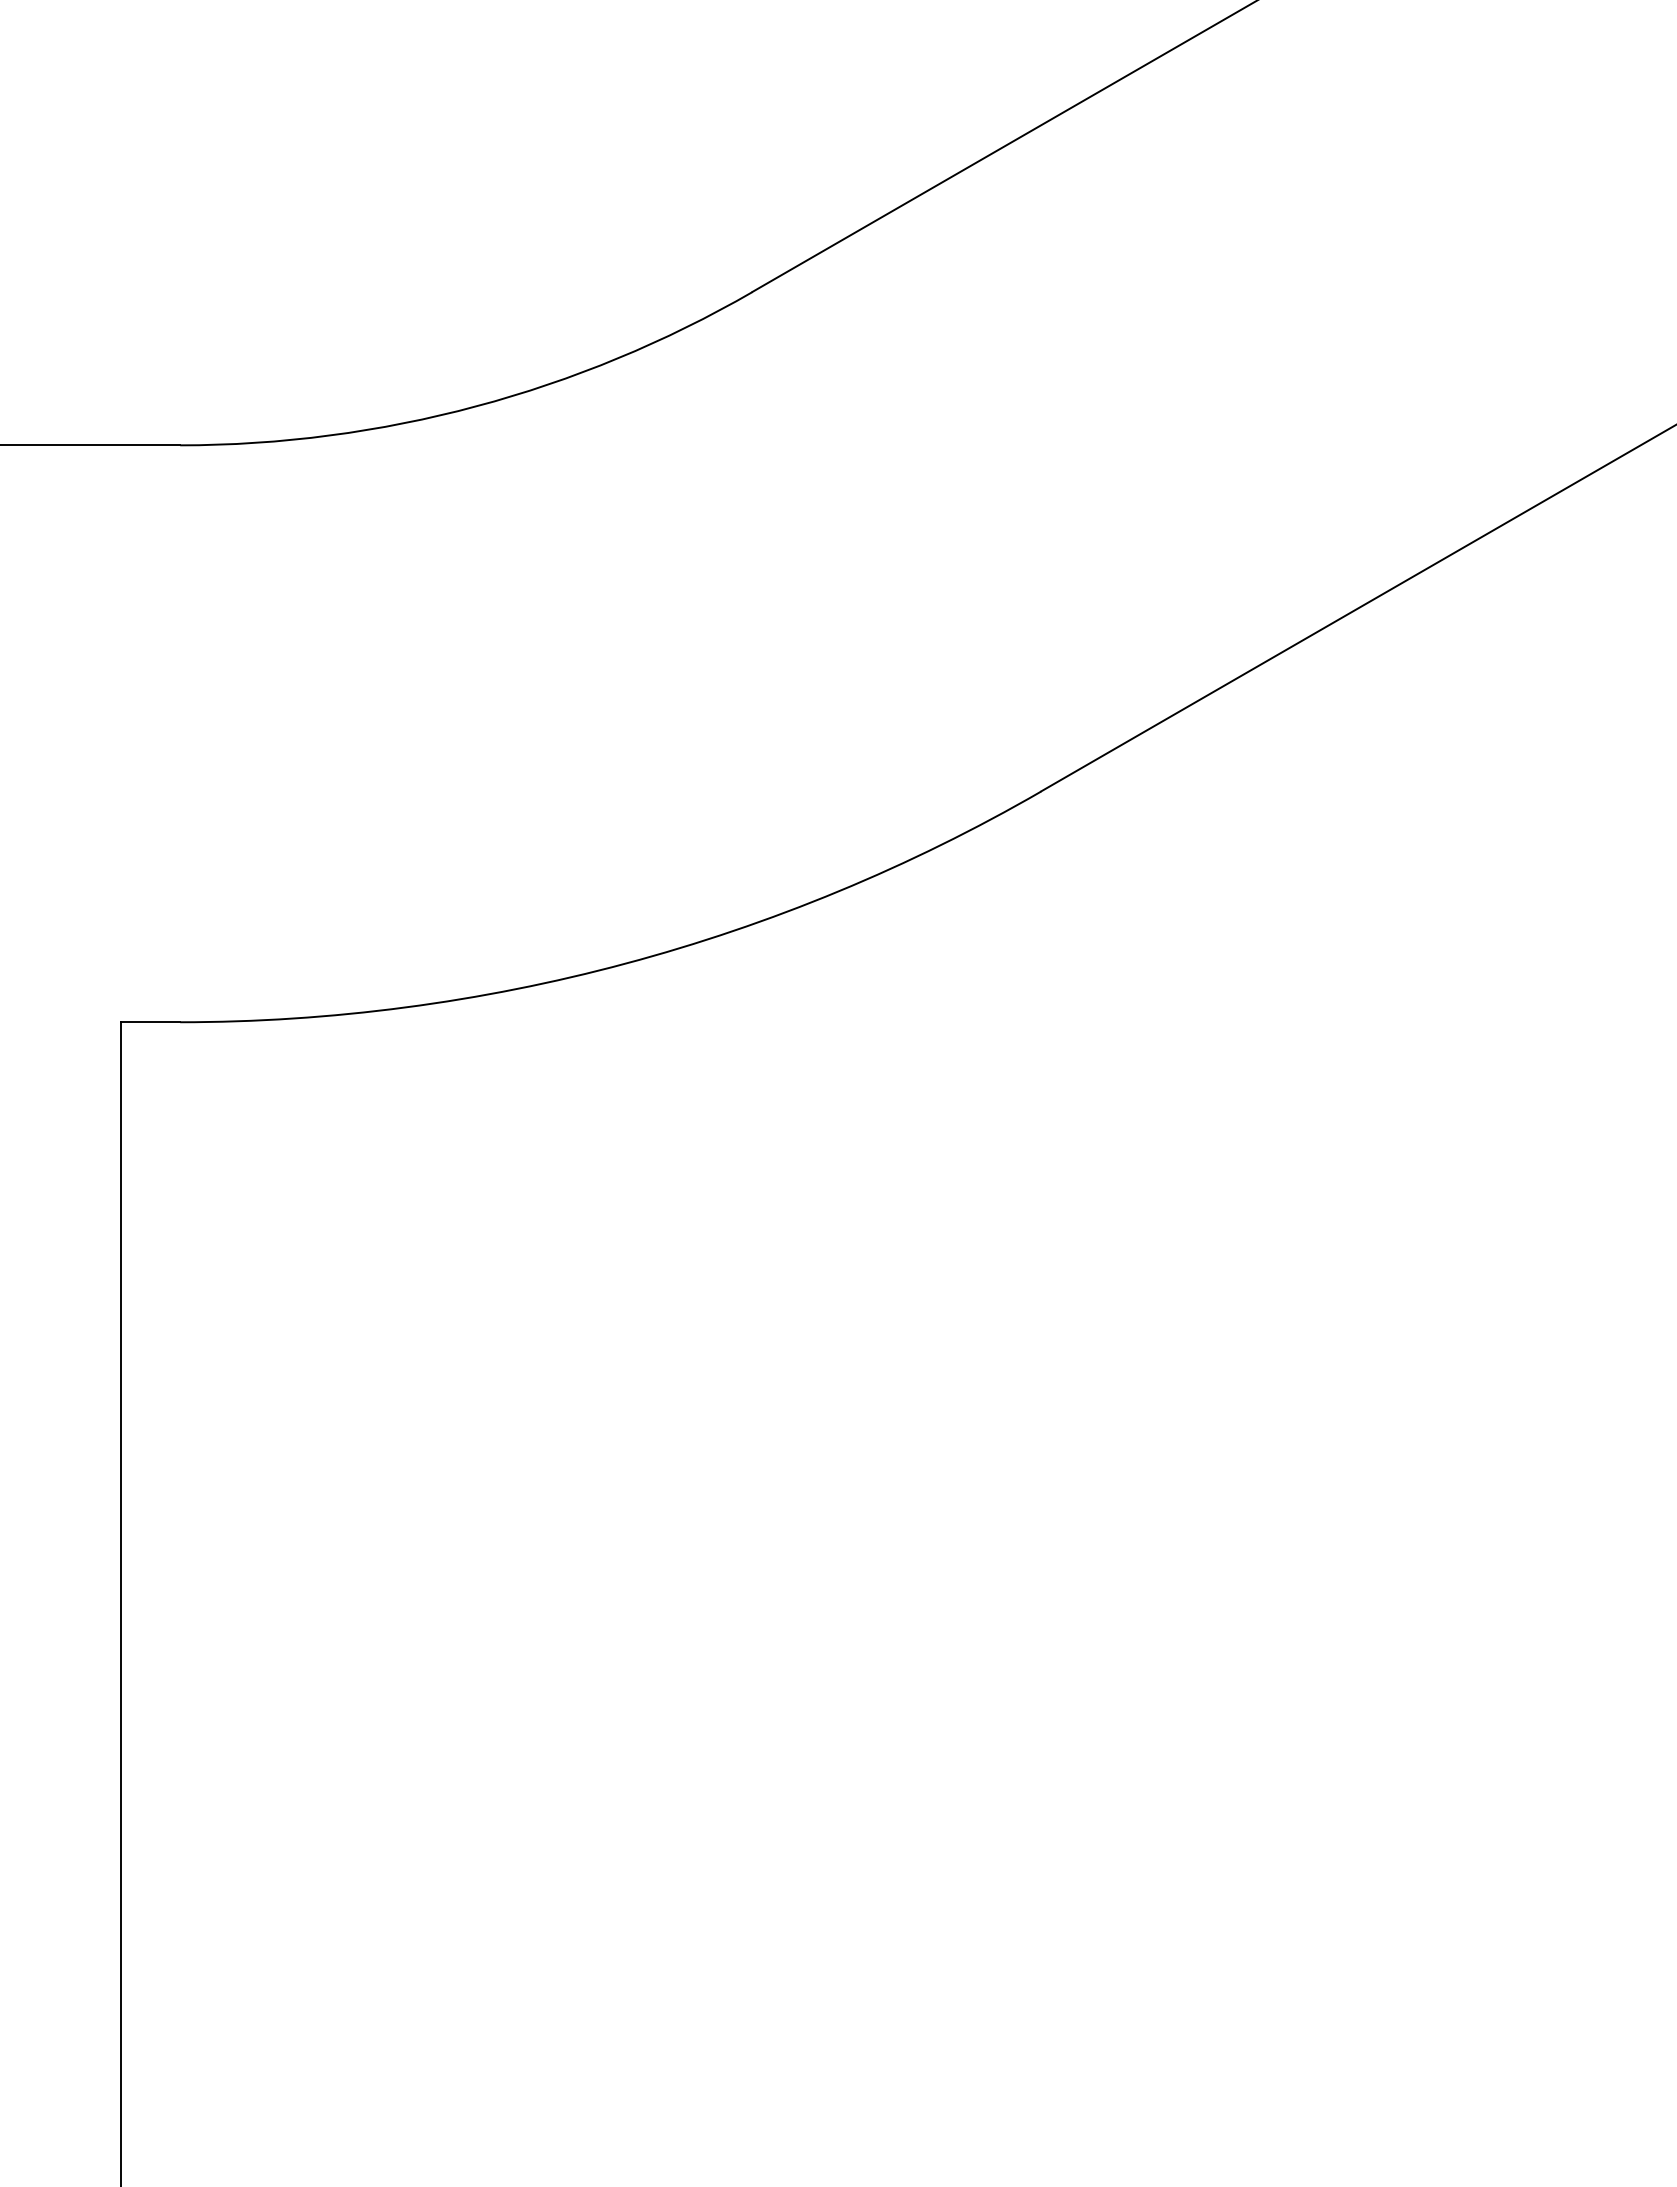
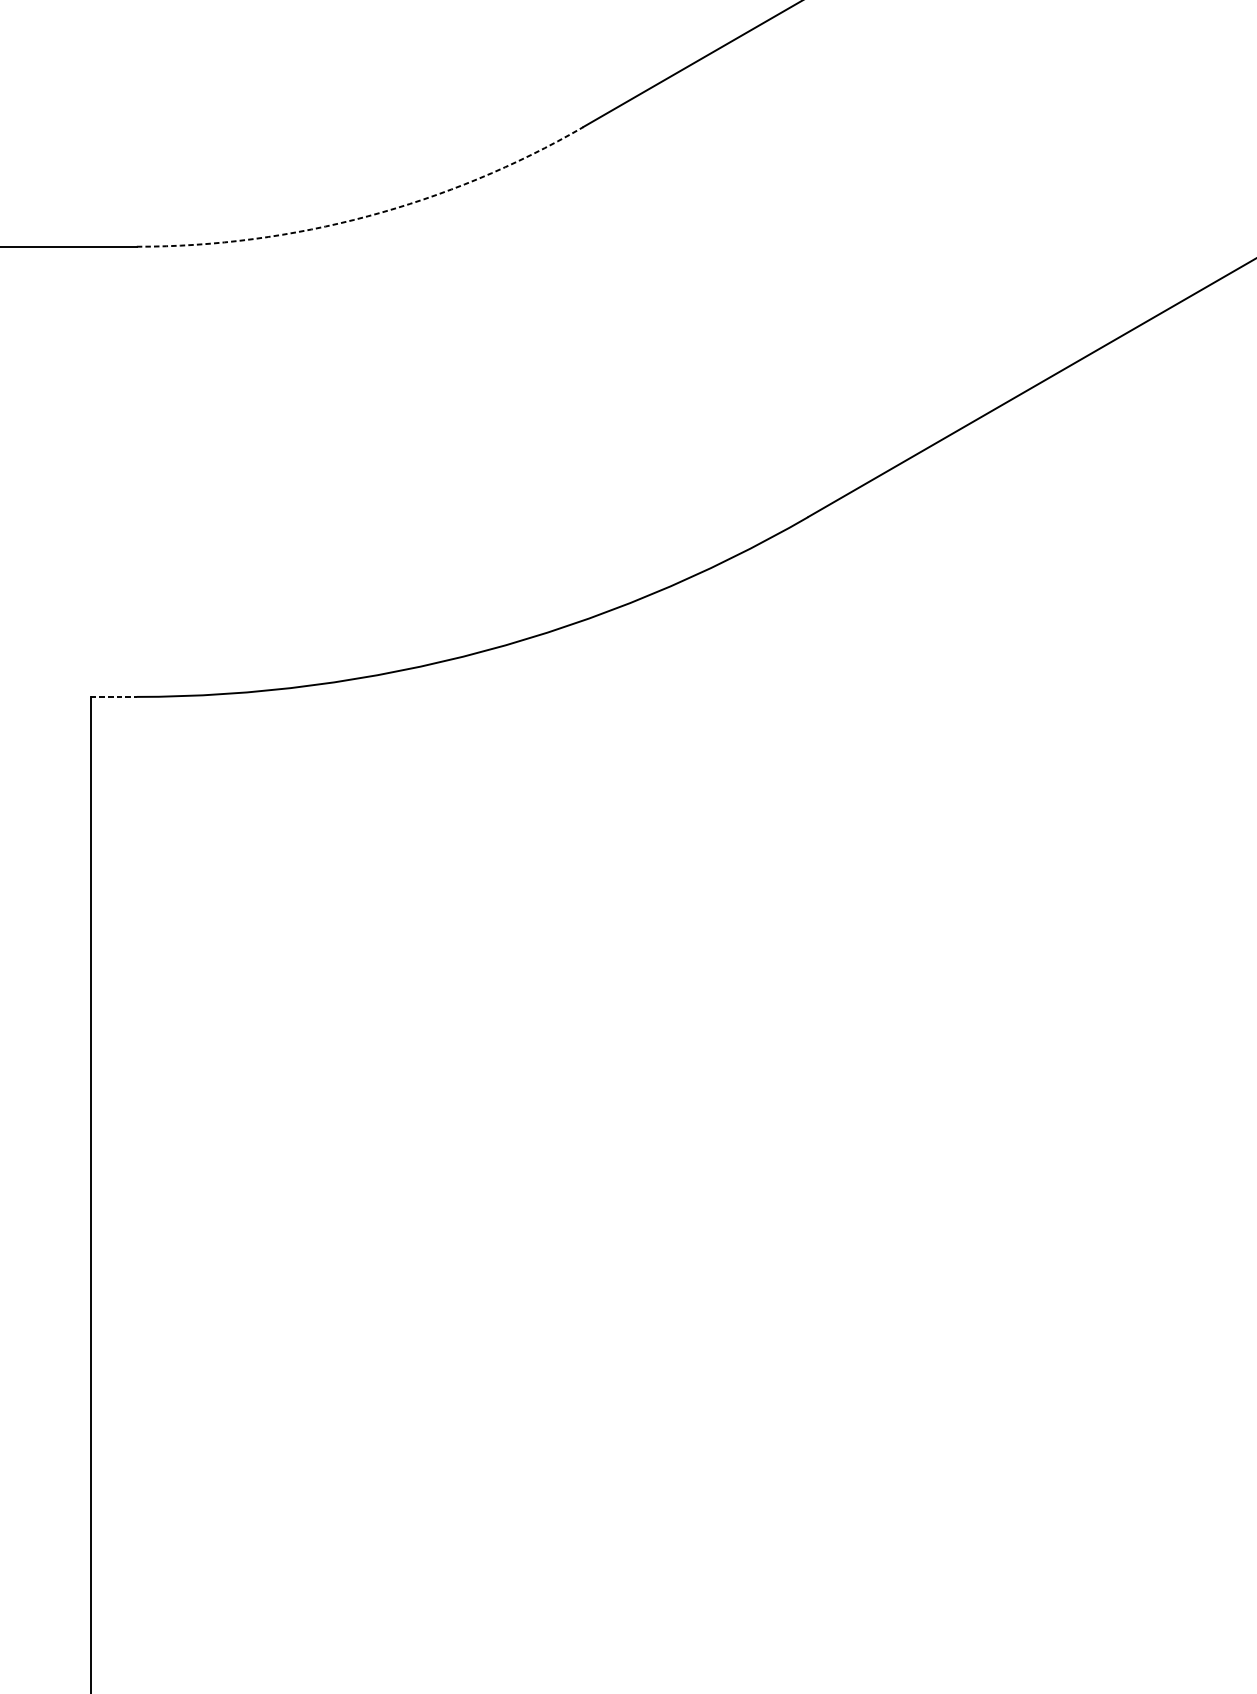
arc: (476, 406) -> (368, 216), solid -> dashed
line: (151, 1022) -> (114, 697), solid -> dashed

